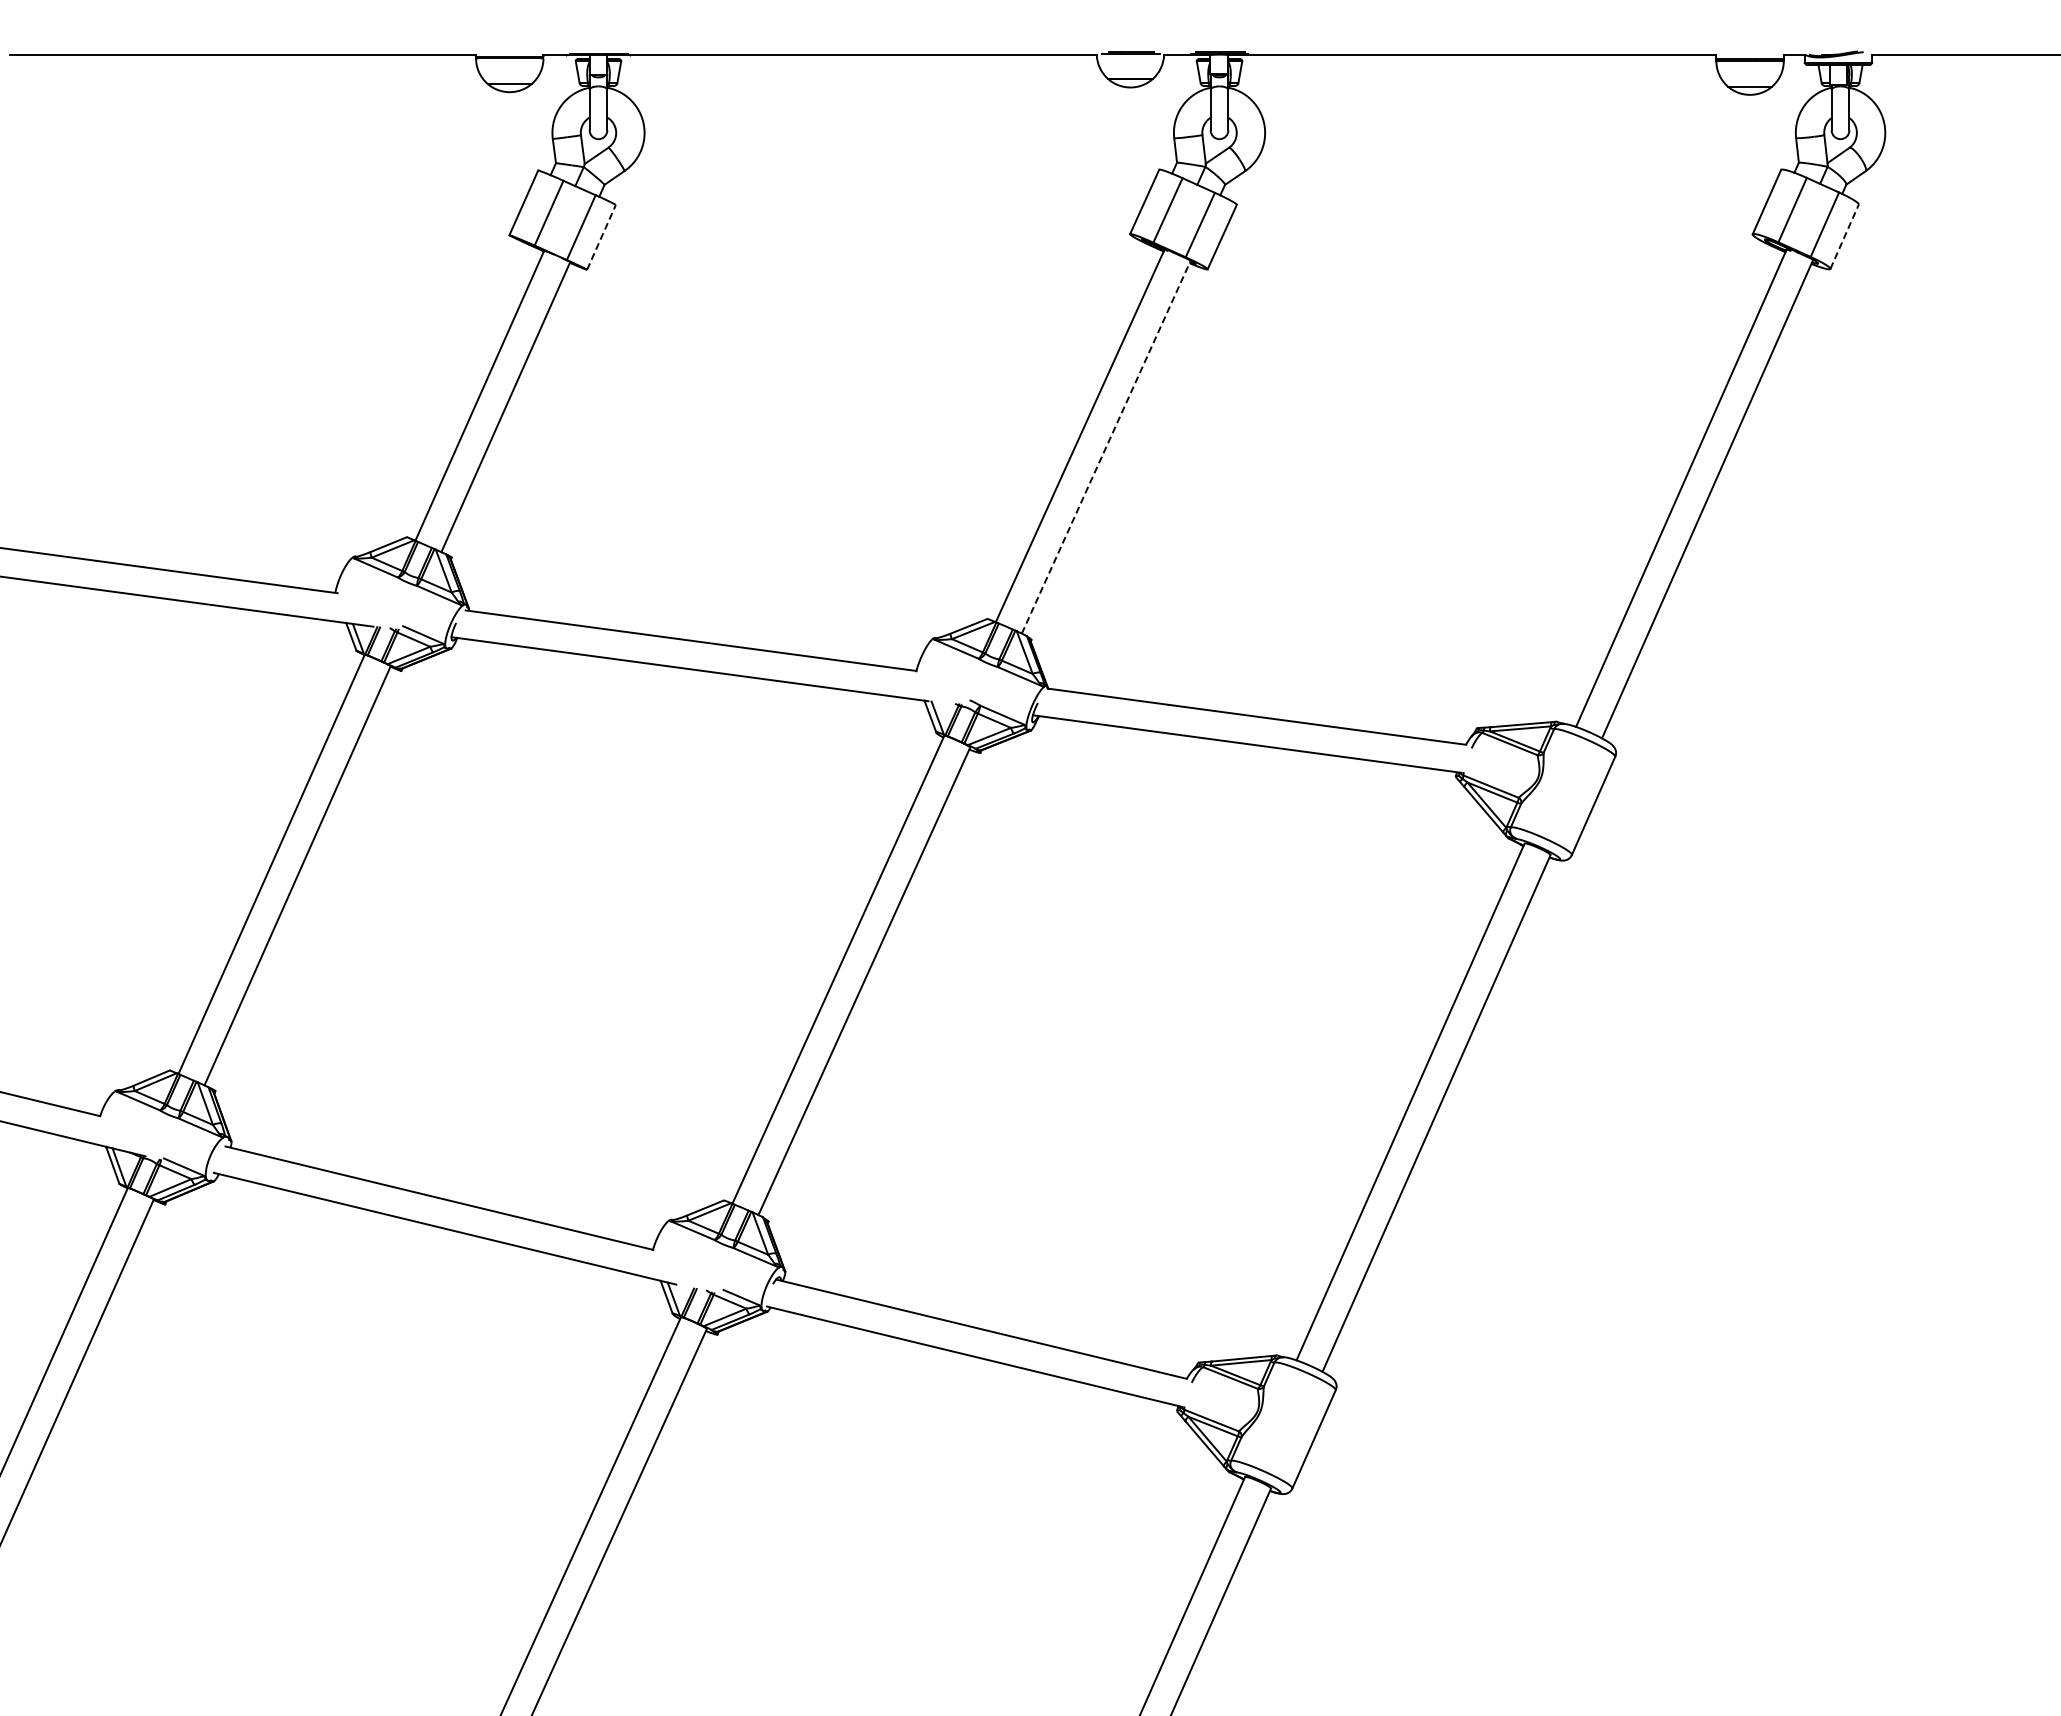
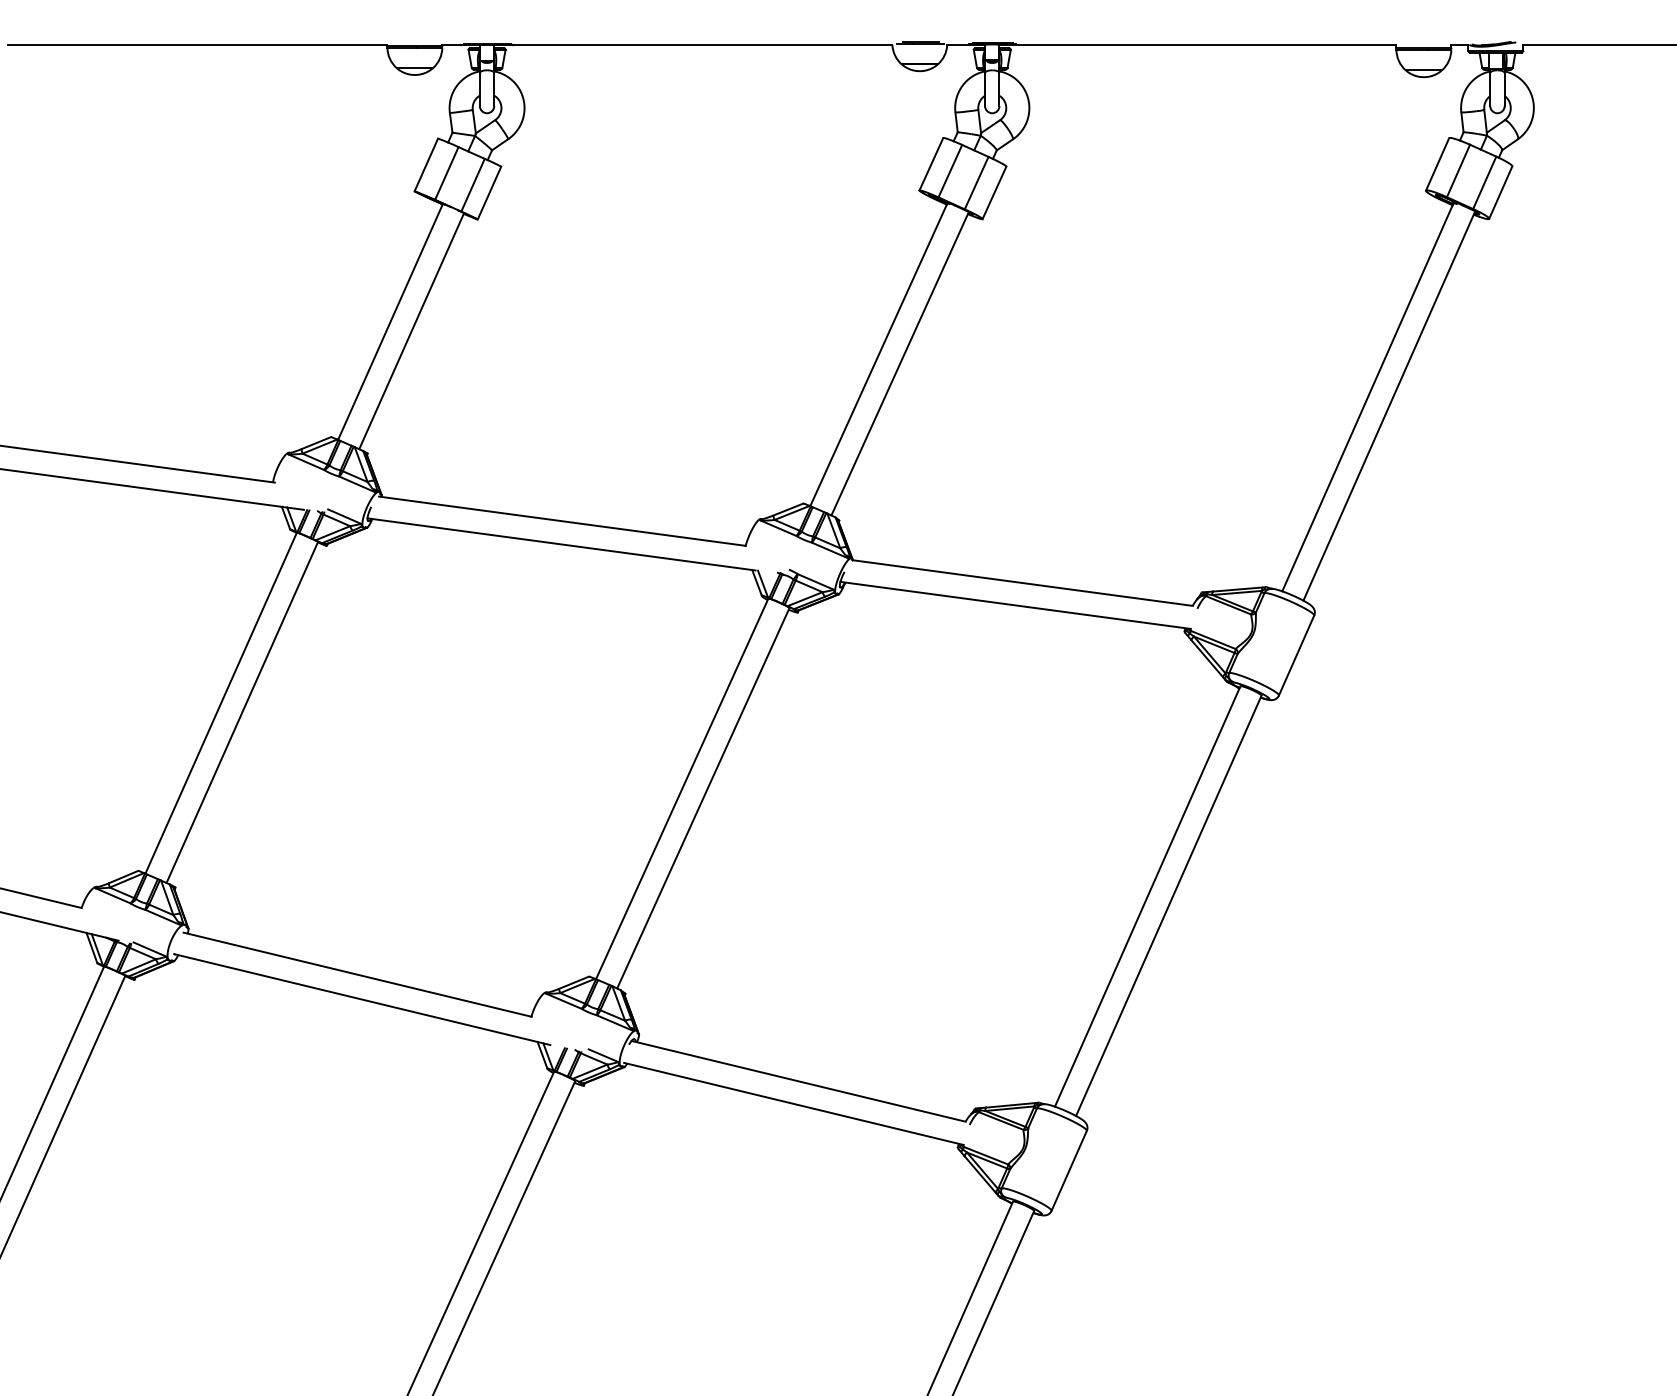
line: (601, 236) -> (489, 192), dashed -> solid
line: (1844, 236) -> (1500, 192), dashed -> solid
line: (1106, 447) -> (900, 364), dashed -> solid

